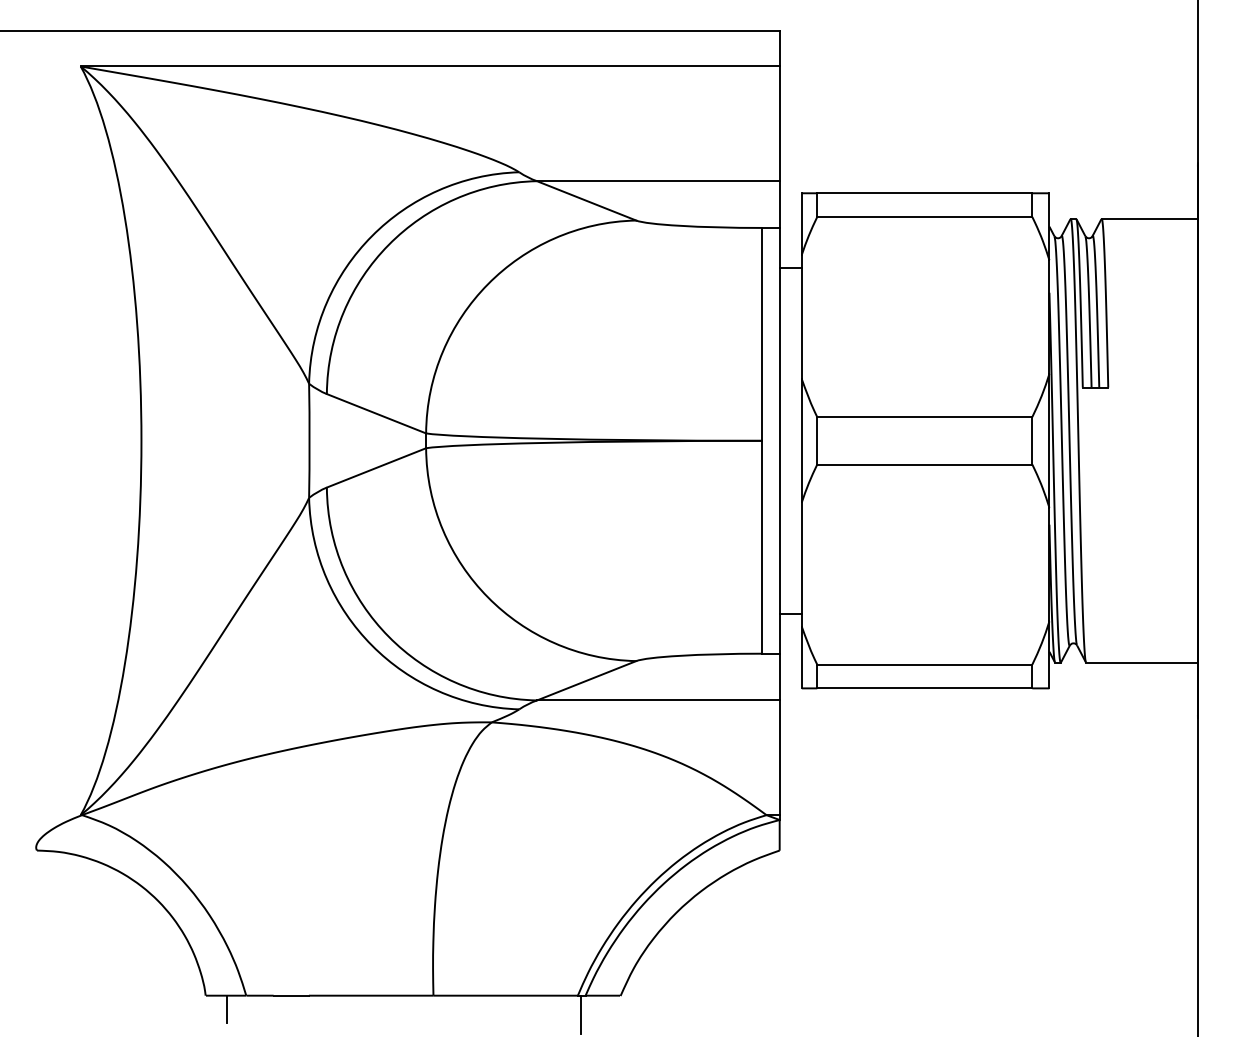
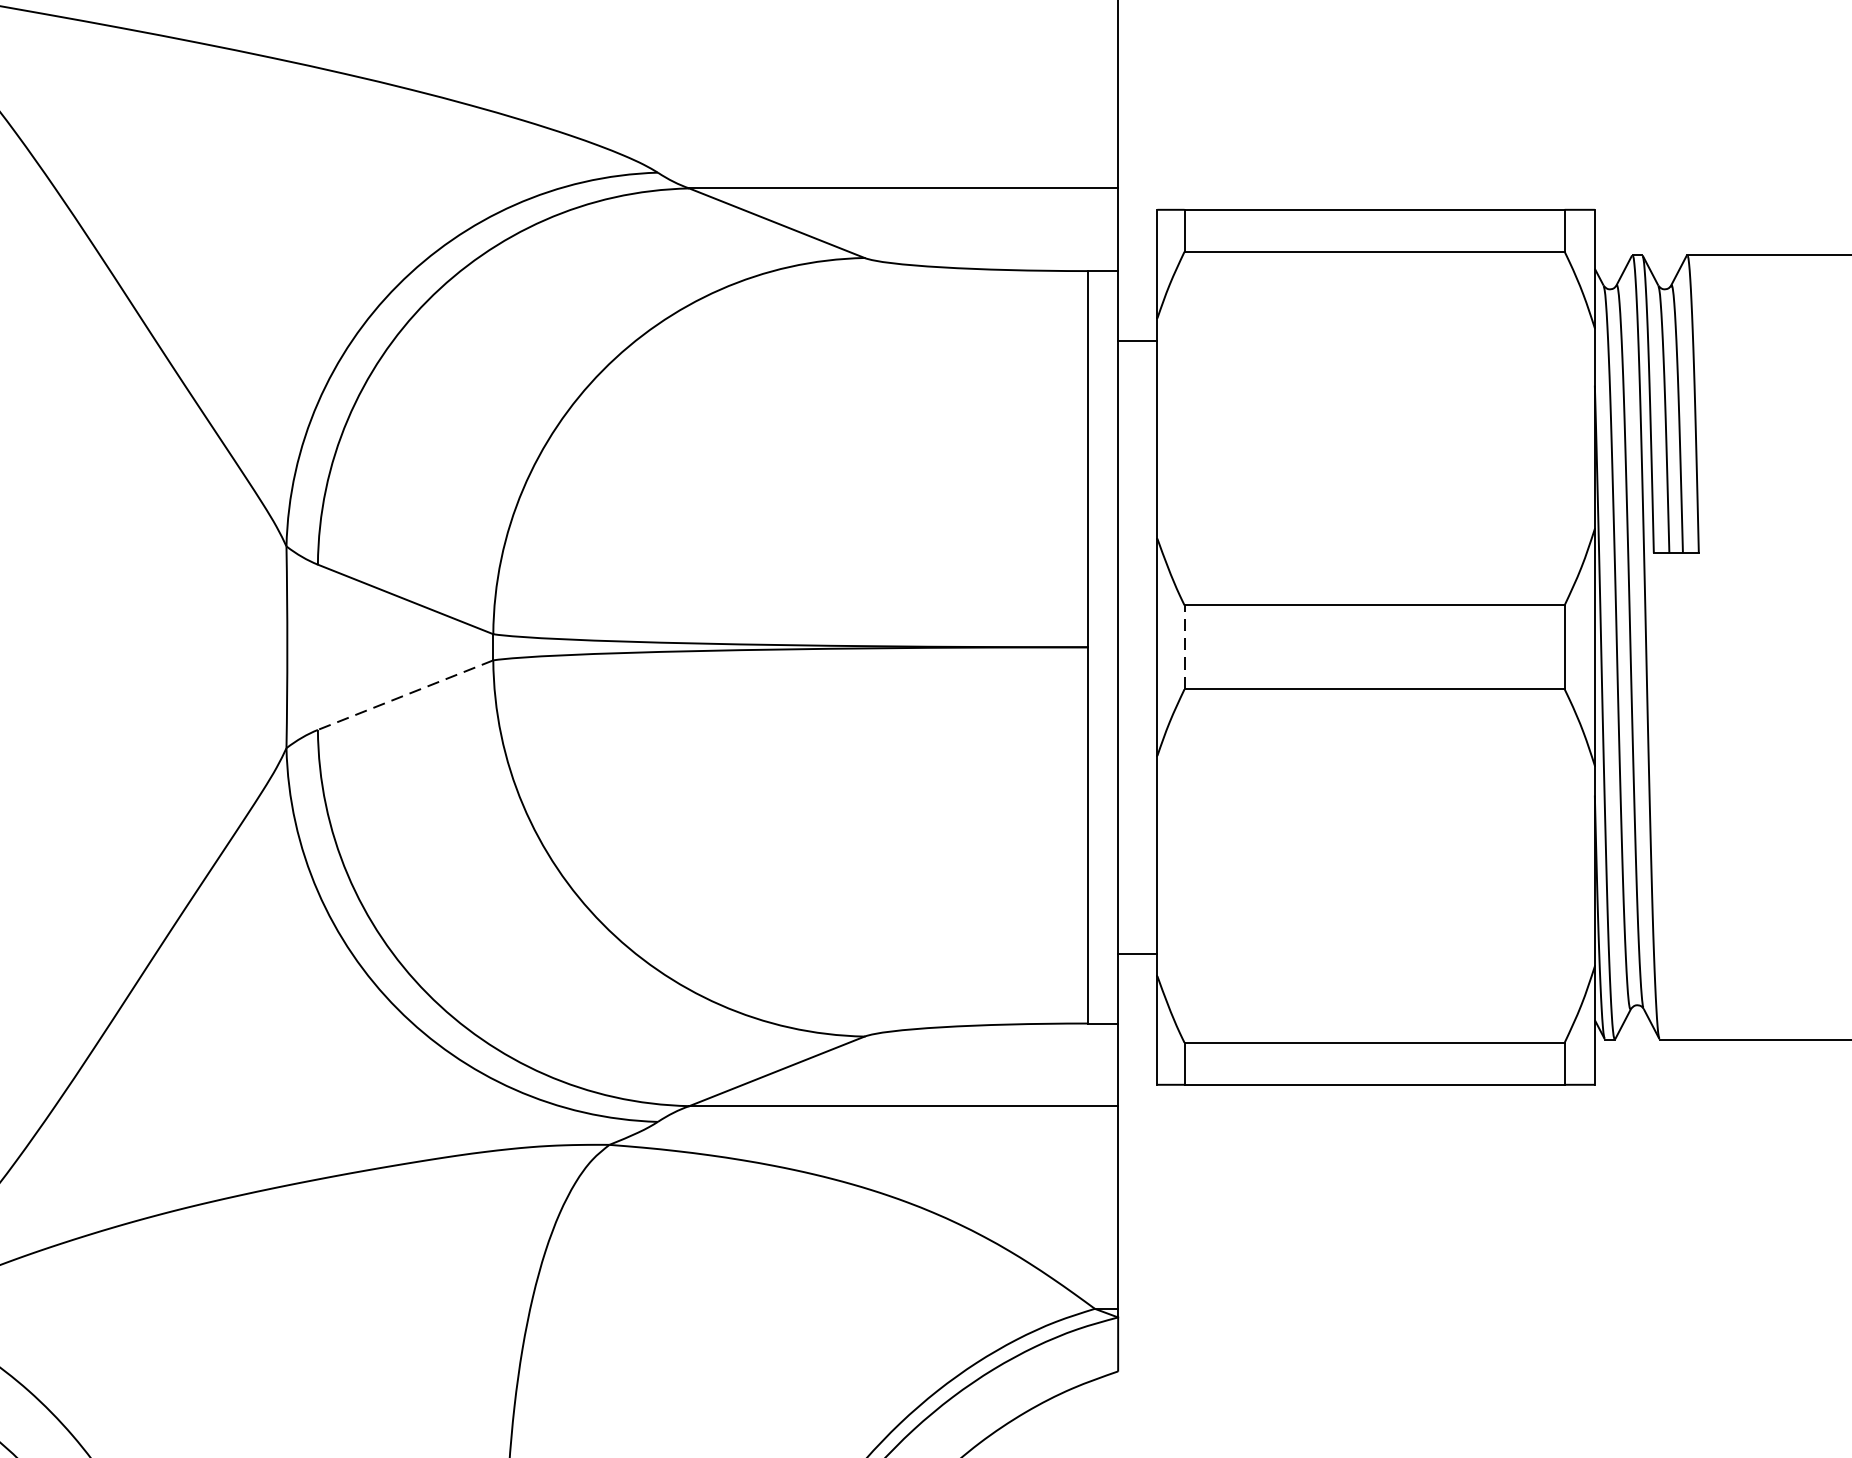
line: (817, 440) -> (1184, 646), solid -> dashed
line: (376, 468) -> (405, 696), solid -> dashed

